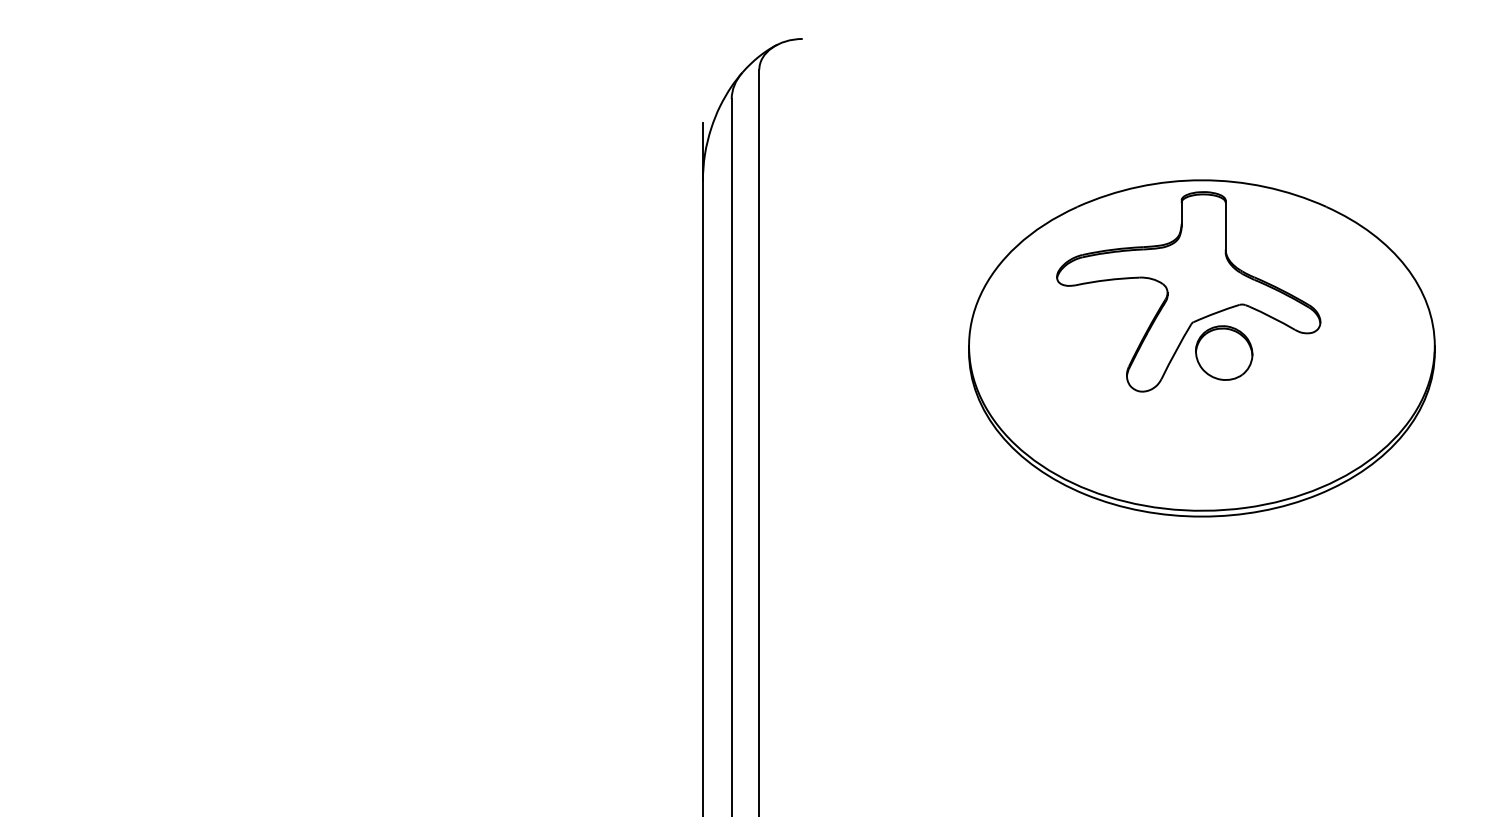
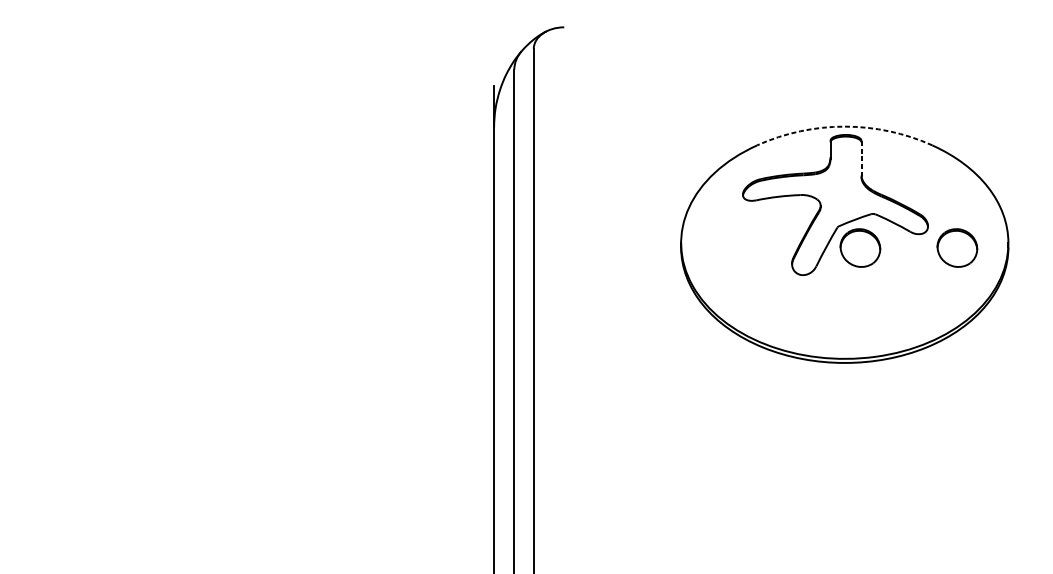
arc: (1201, 180) -> (844, 126), solid -> dashed
line: (1225, 226) -> (861, 159), solid -> dashed
part: (1362, 352) -> (957, 247), added

